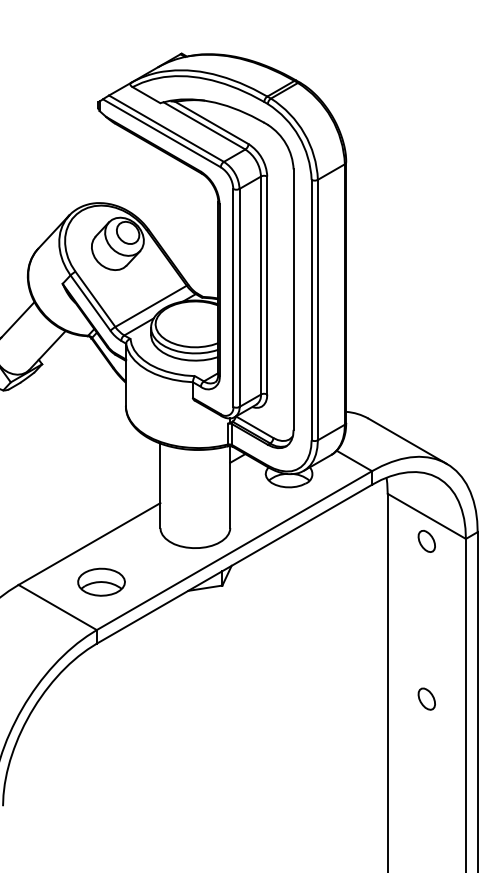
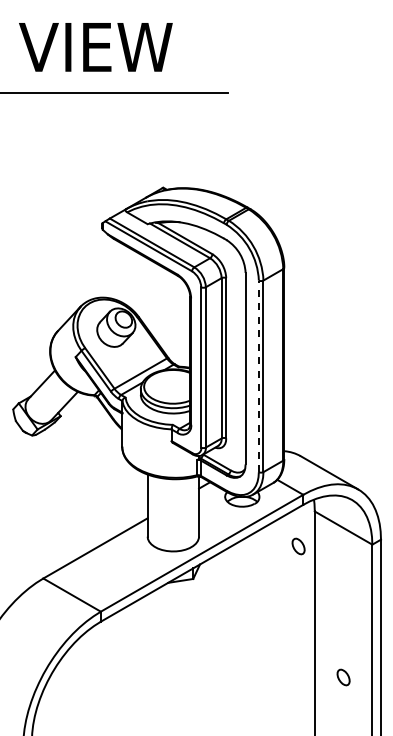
line: (311, 310) -> (258, 376), solid -> dashed
part: (426, 541) -> (298, 546), moved
part: (101, 582) -> (104, 576), removed
part: (426, 699) -> (343, 677), moved

